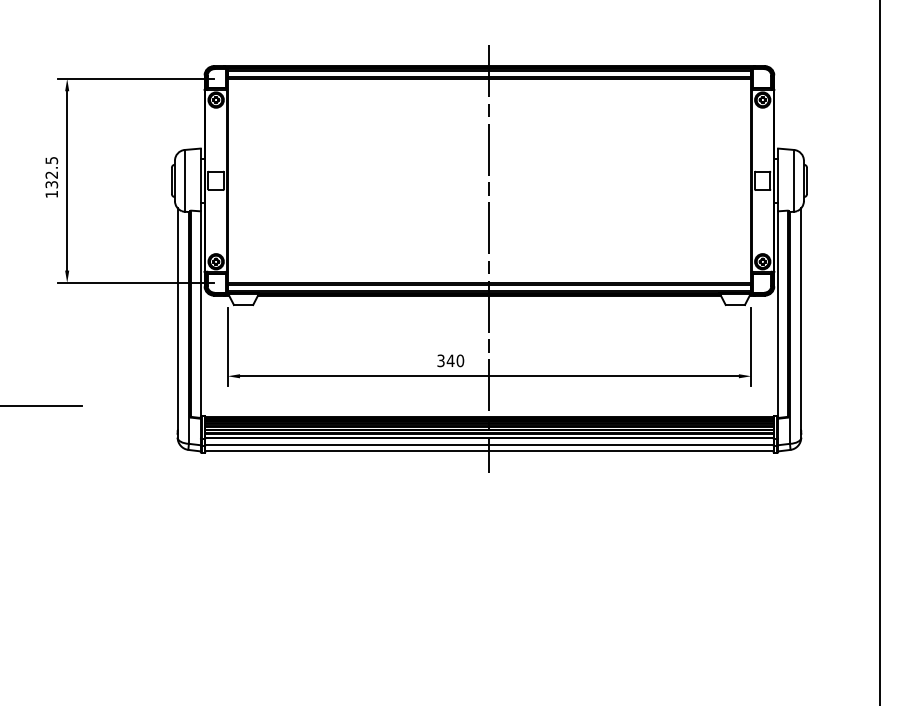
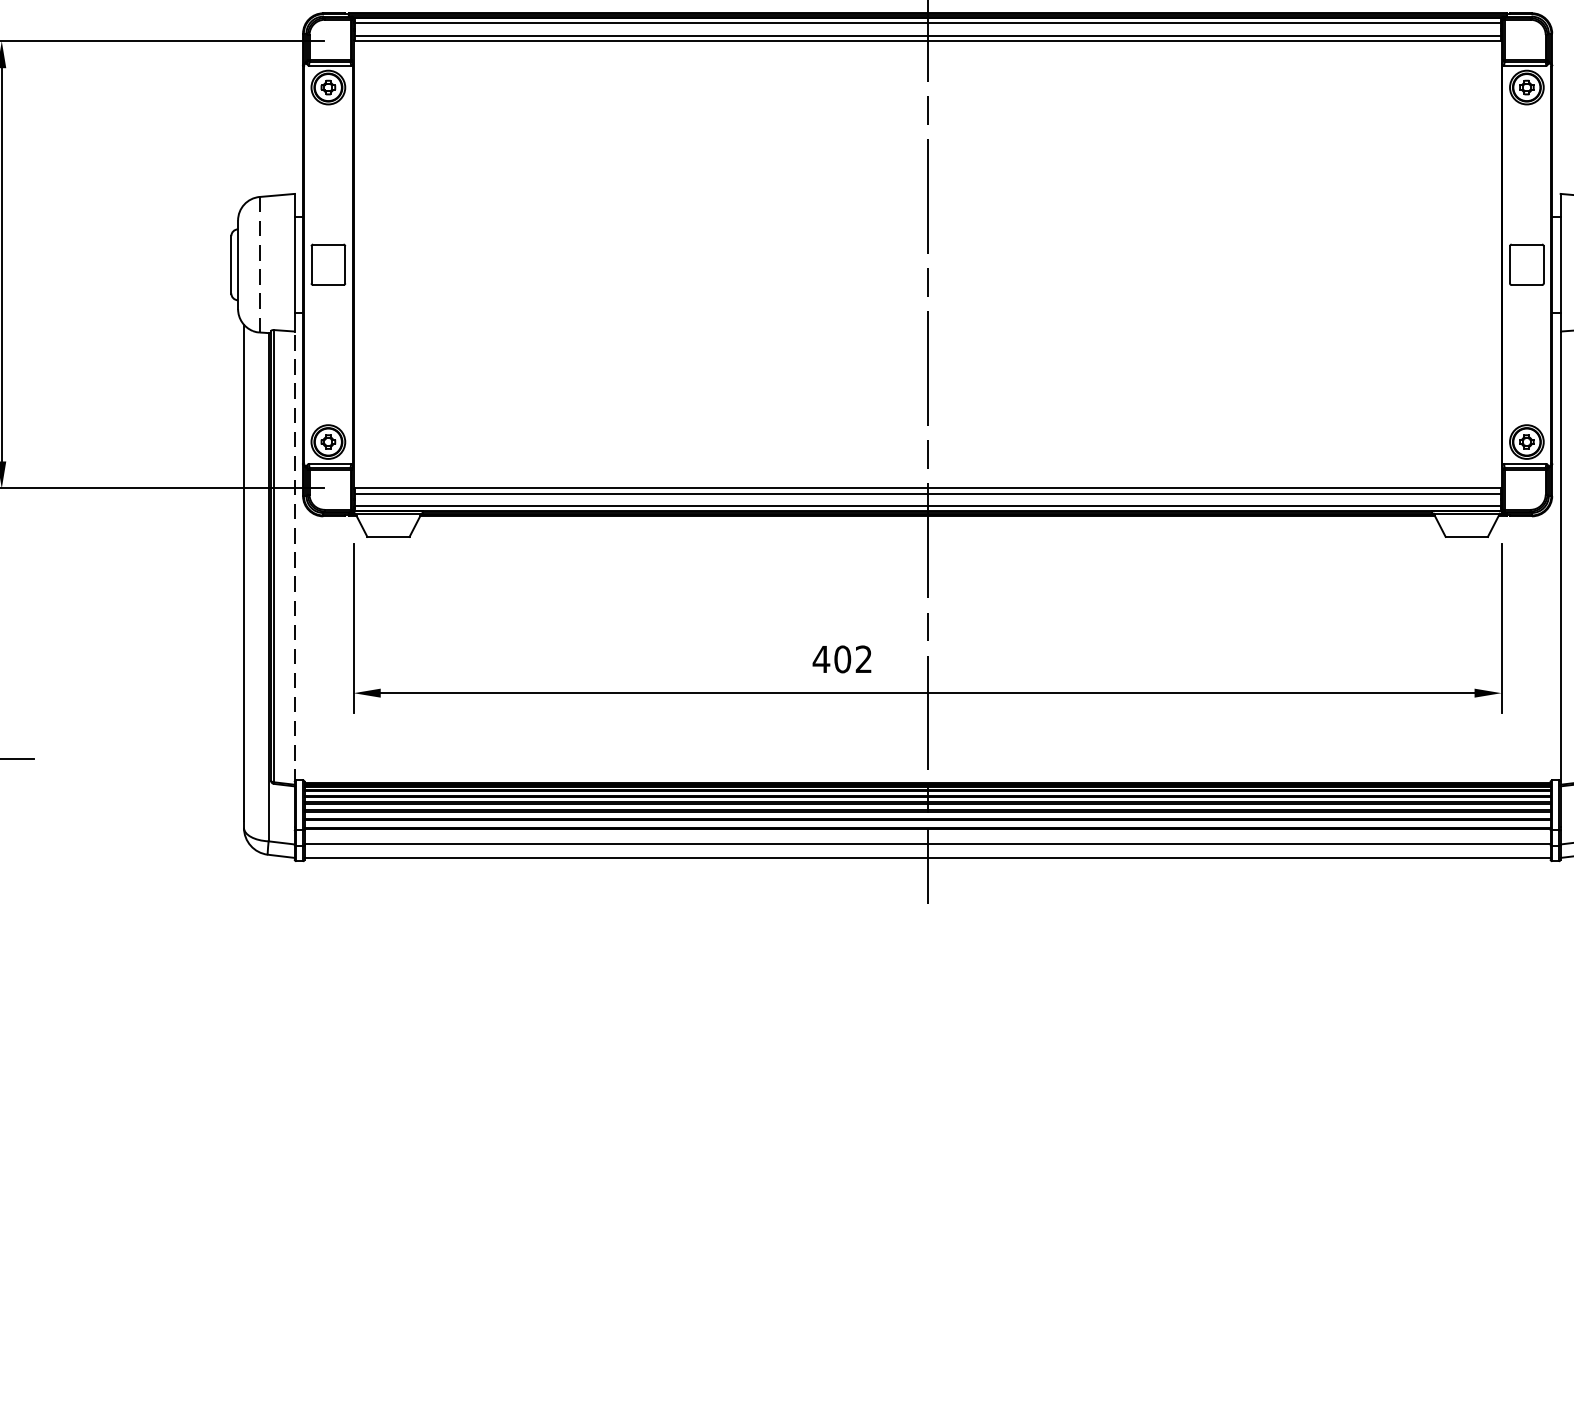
line: (184, 180) -> (258, 263), solid -> dashed
line: (200, 314) -> (294, 557), solid -> dashed
text: (450, 360) -> (842, 658), 340 -> 402

